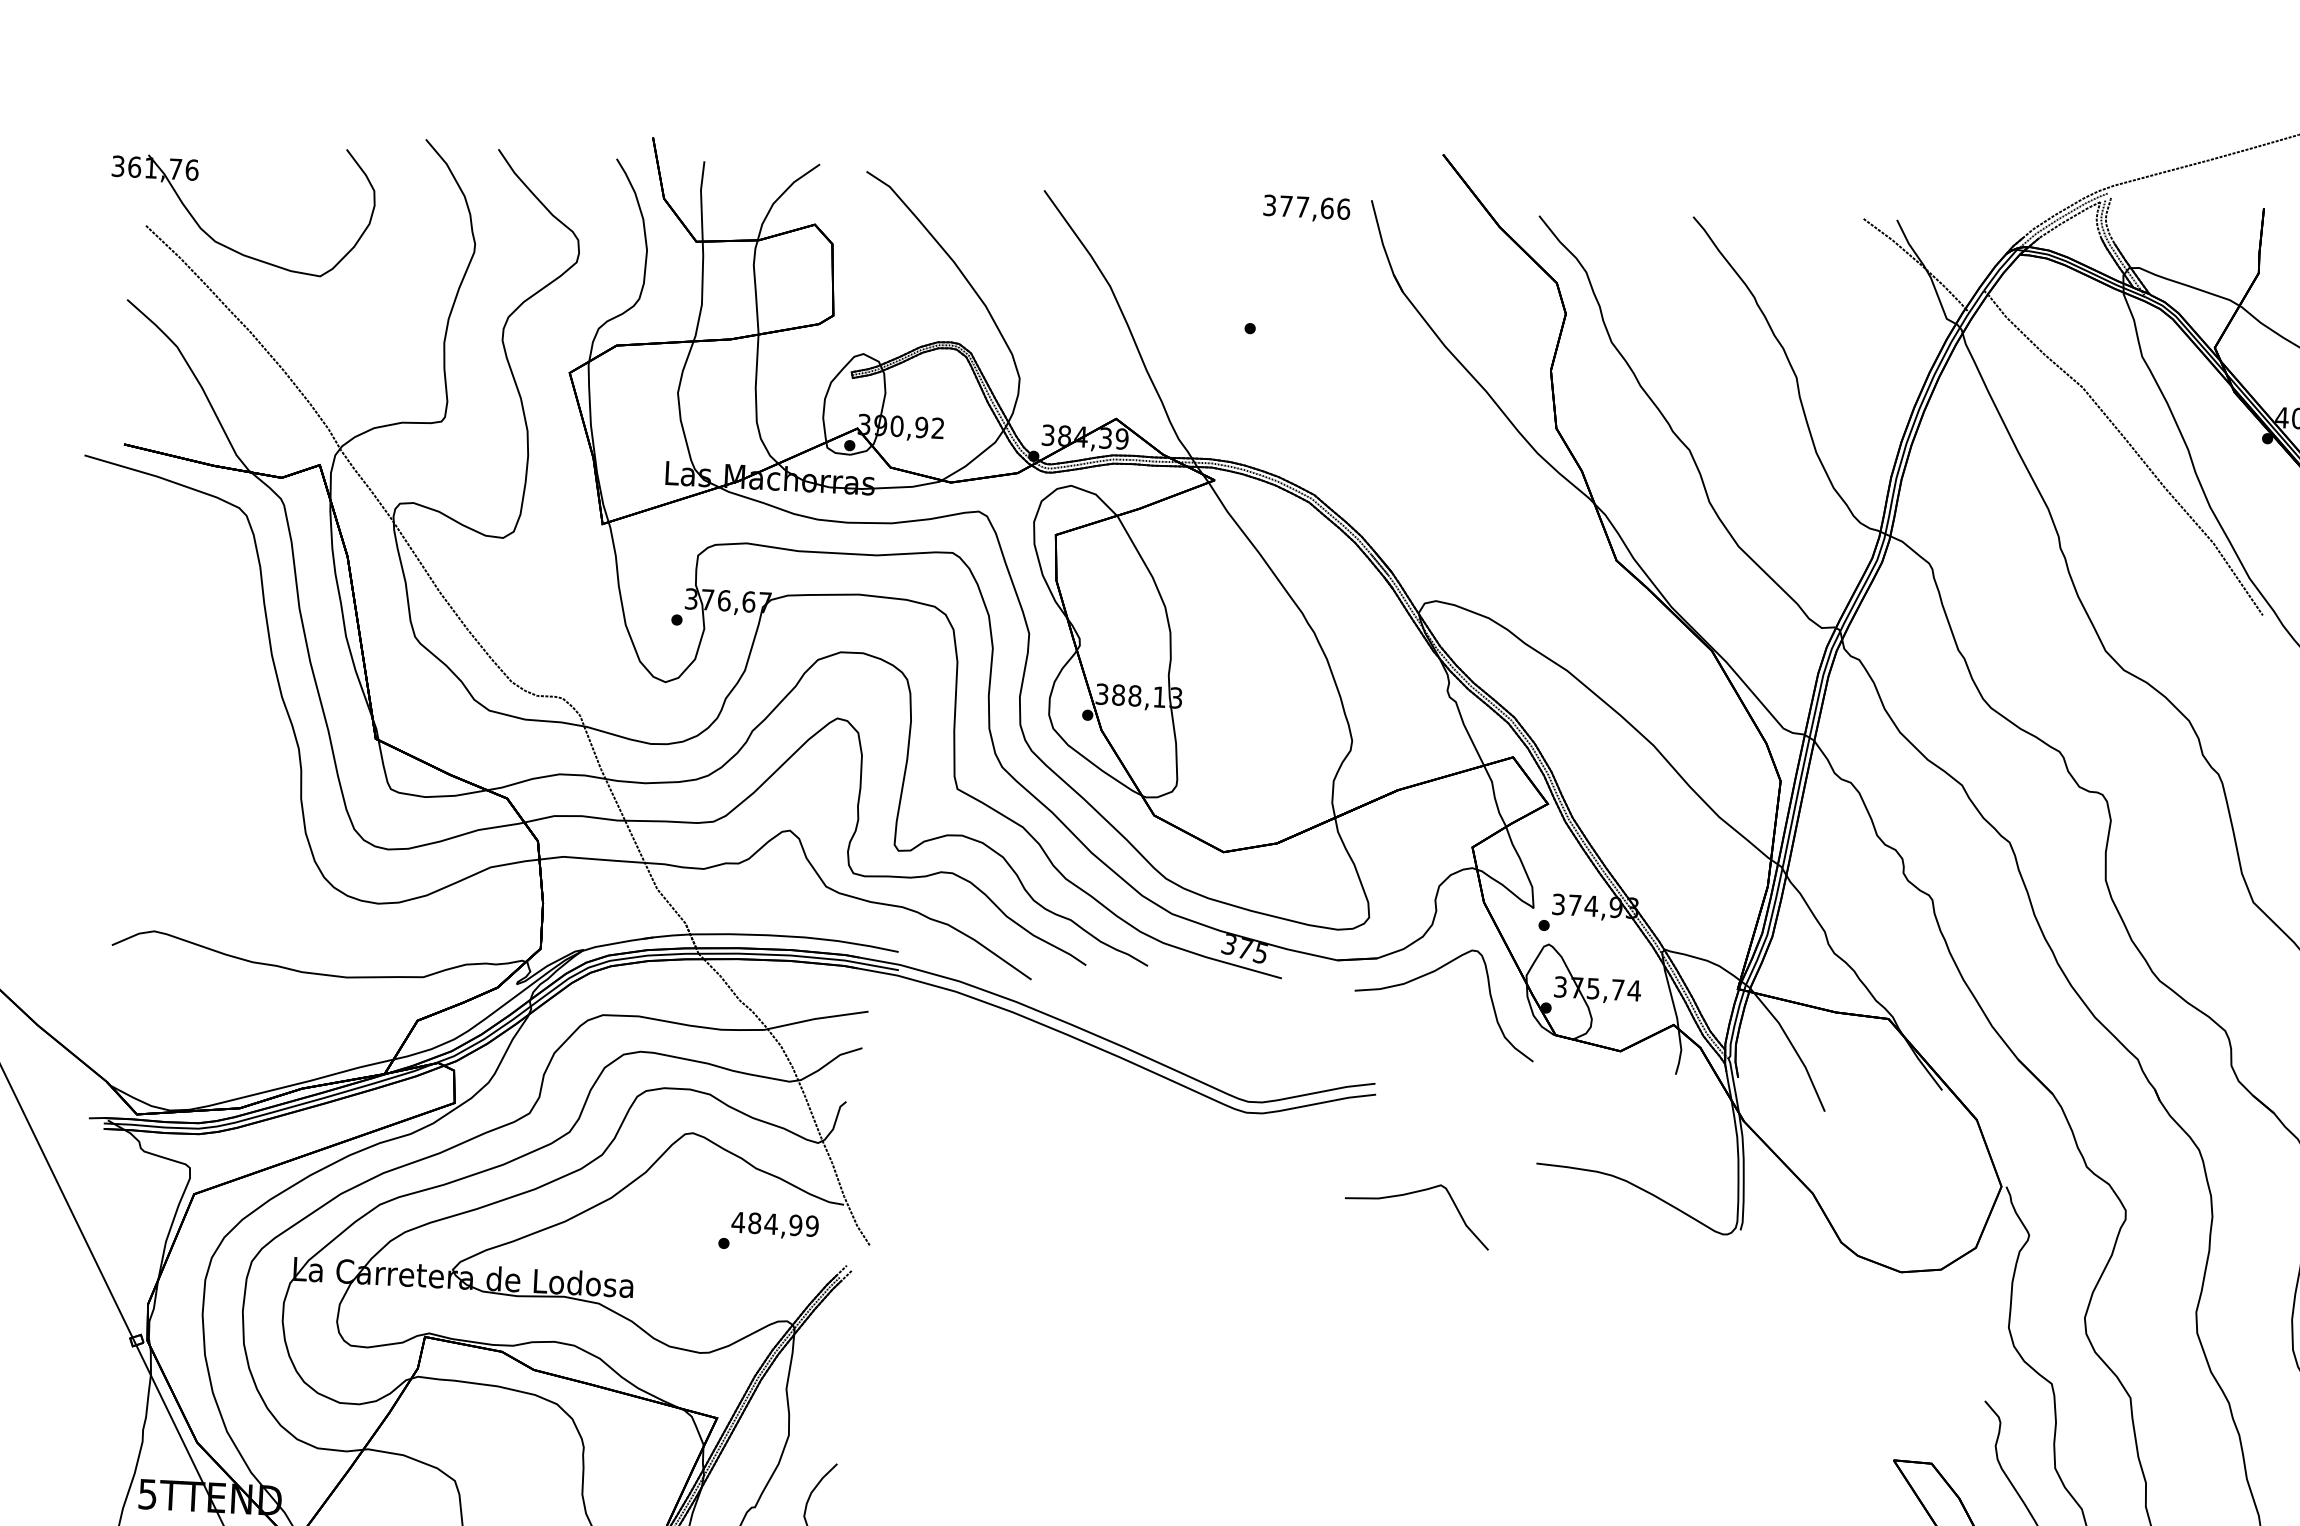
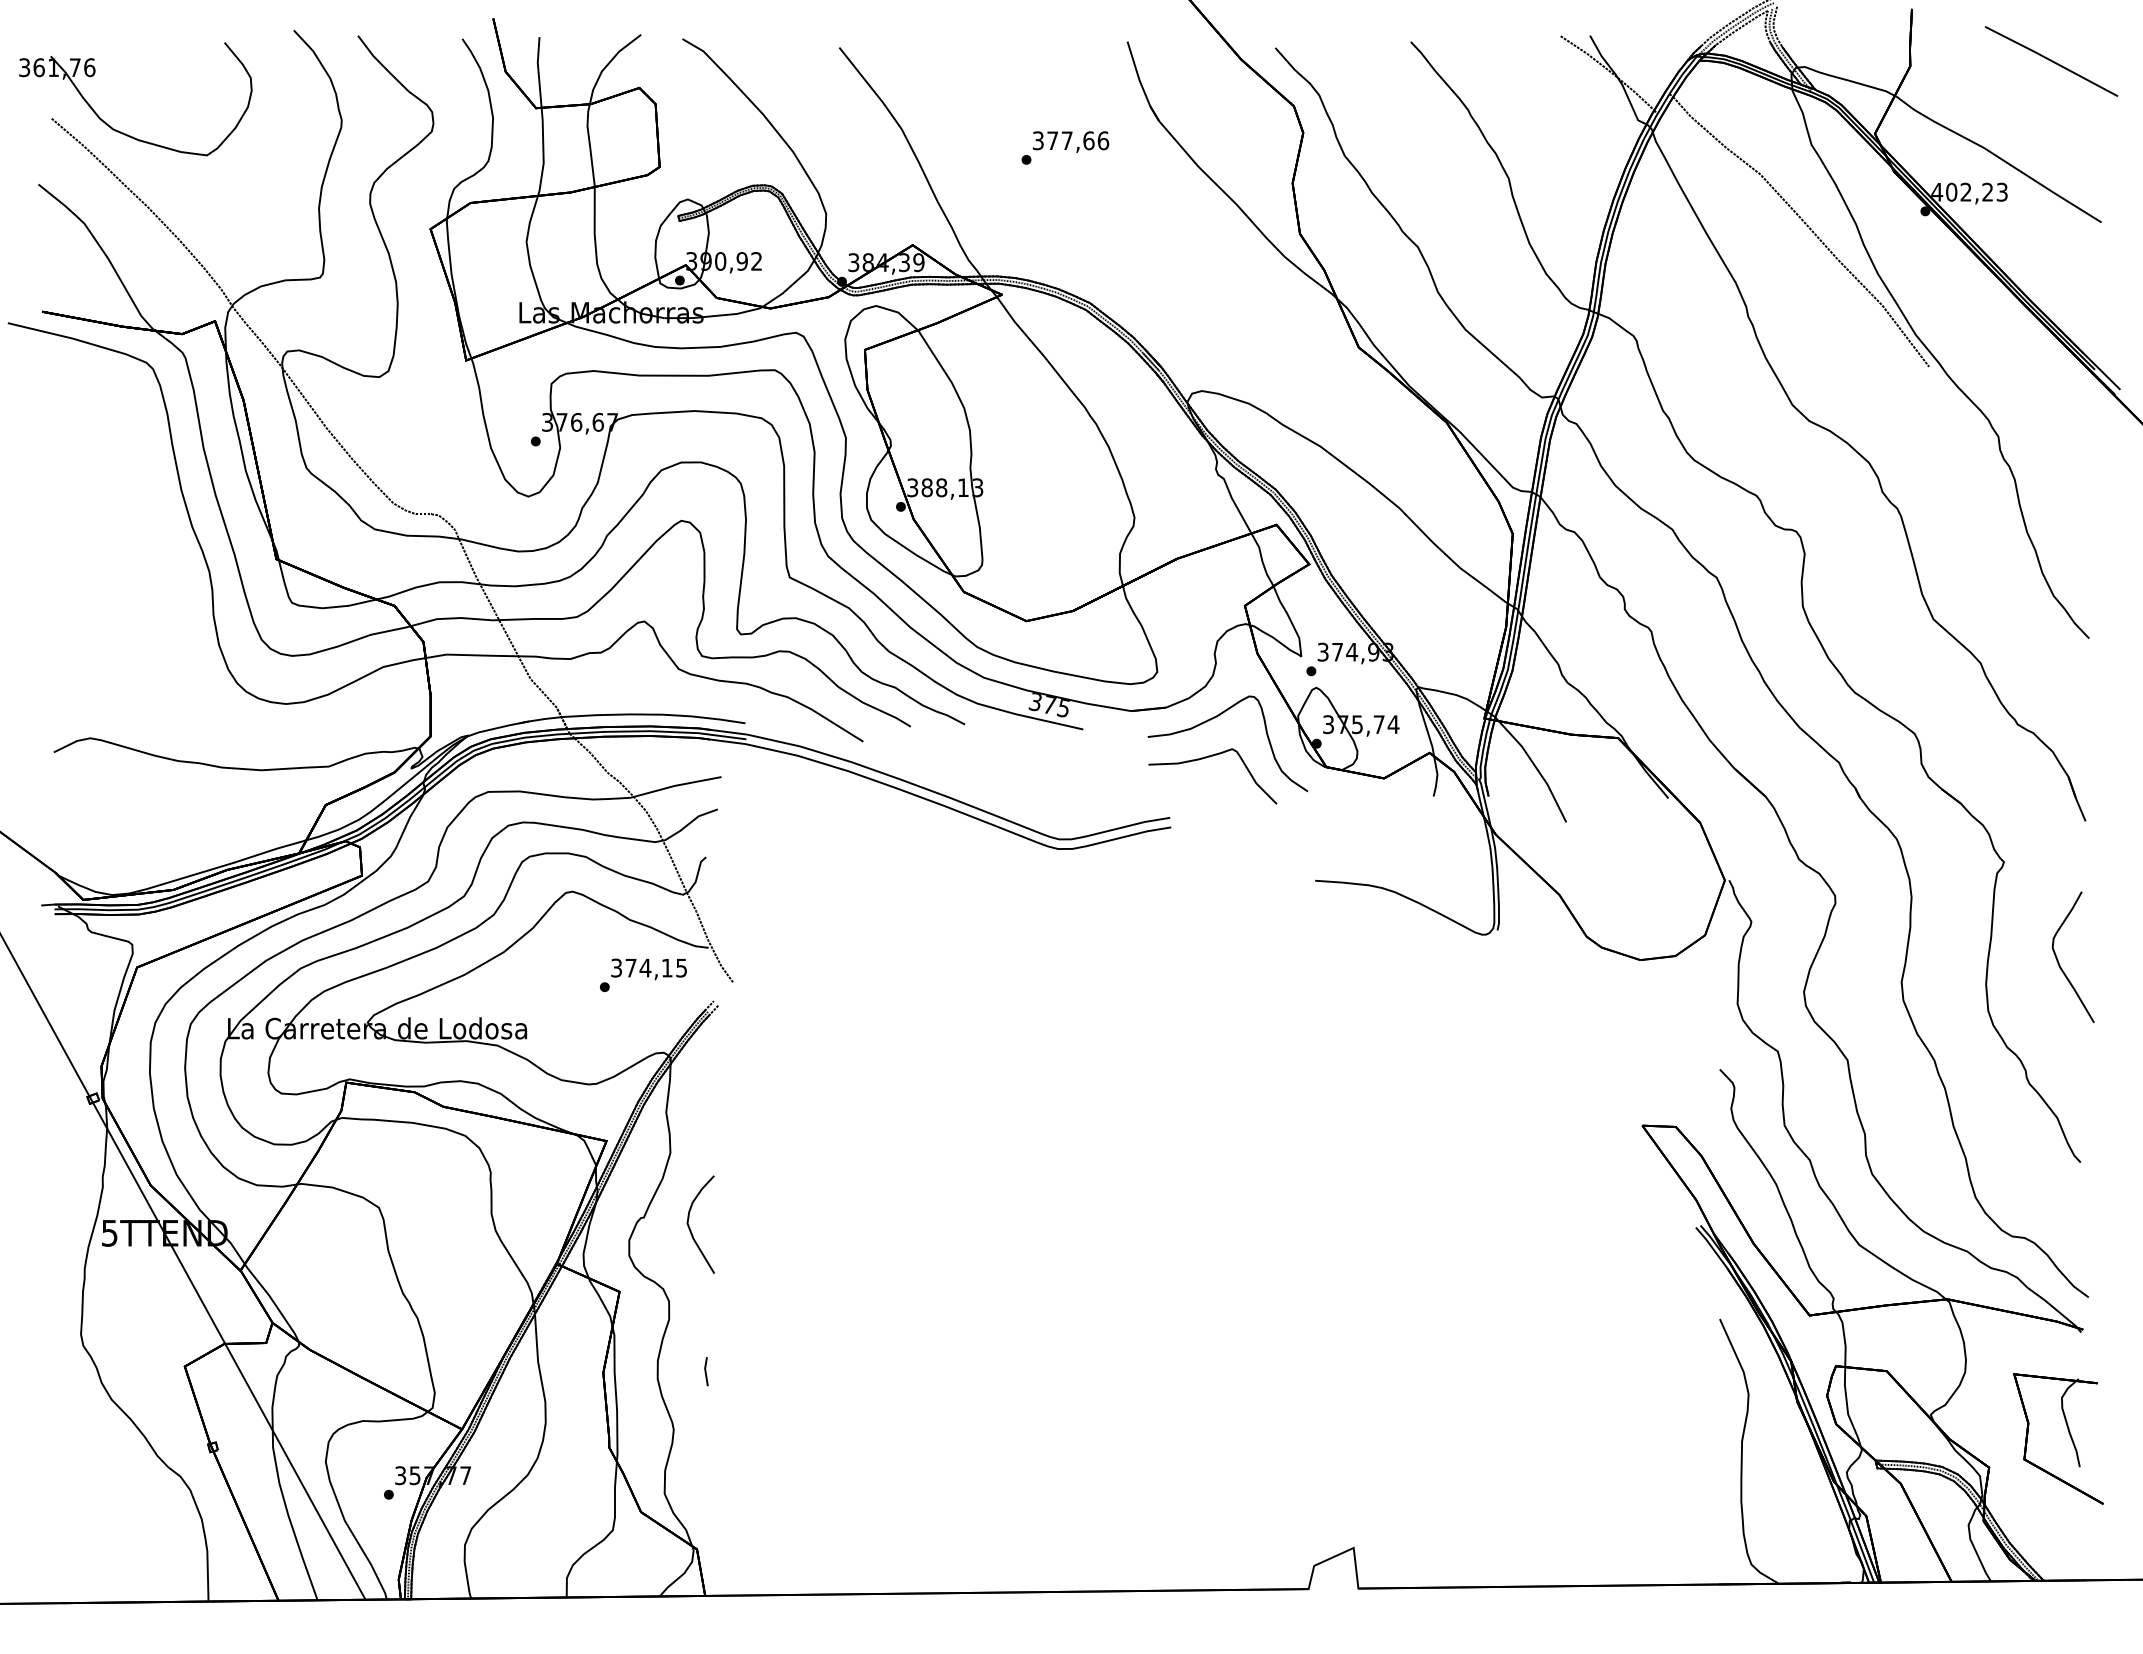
text: (1306, 208) -> (1070, 141), moved
curve: (1411, 1194) -> (1206, 758), moved
text: (774, 1223) -> (648, 967), 484,99 -> 374,15

